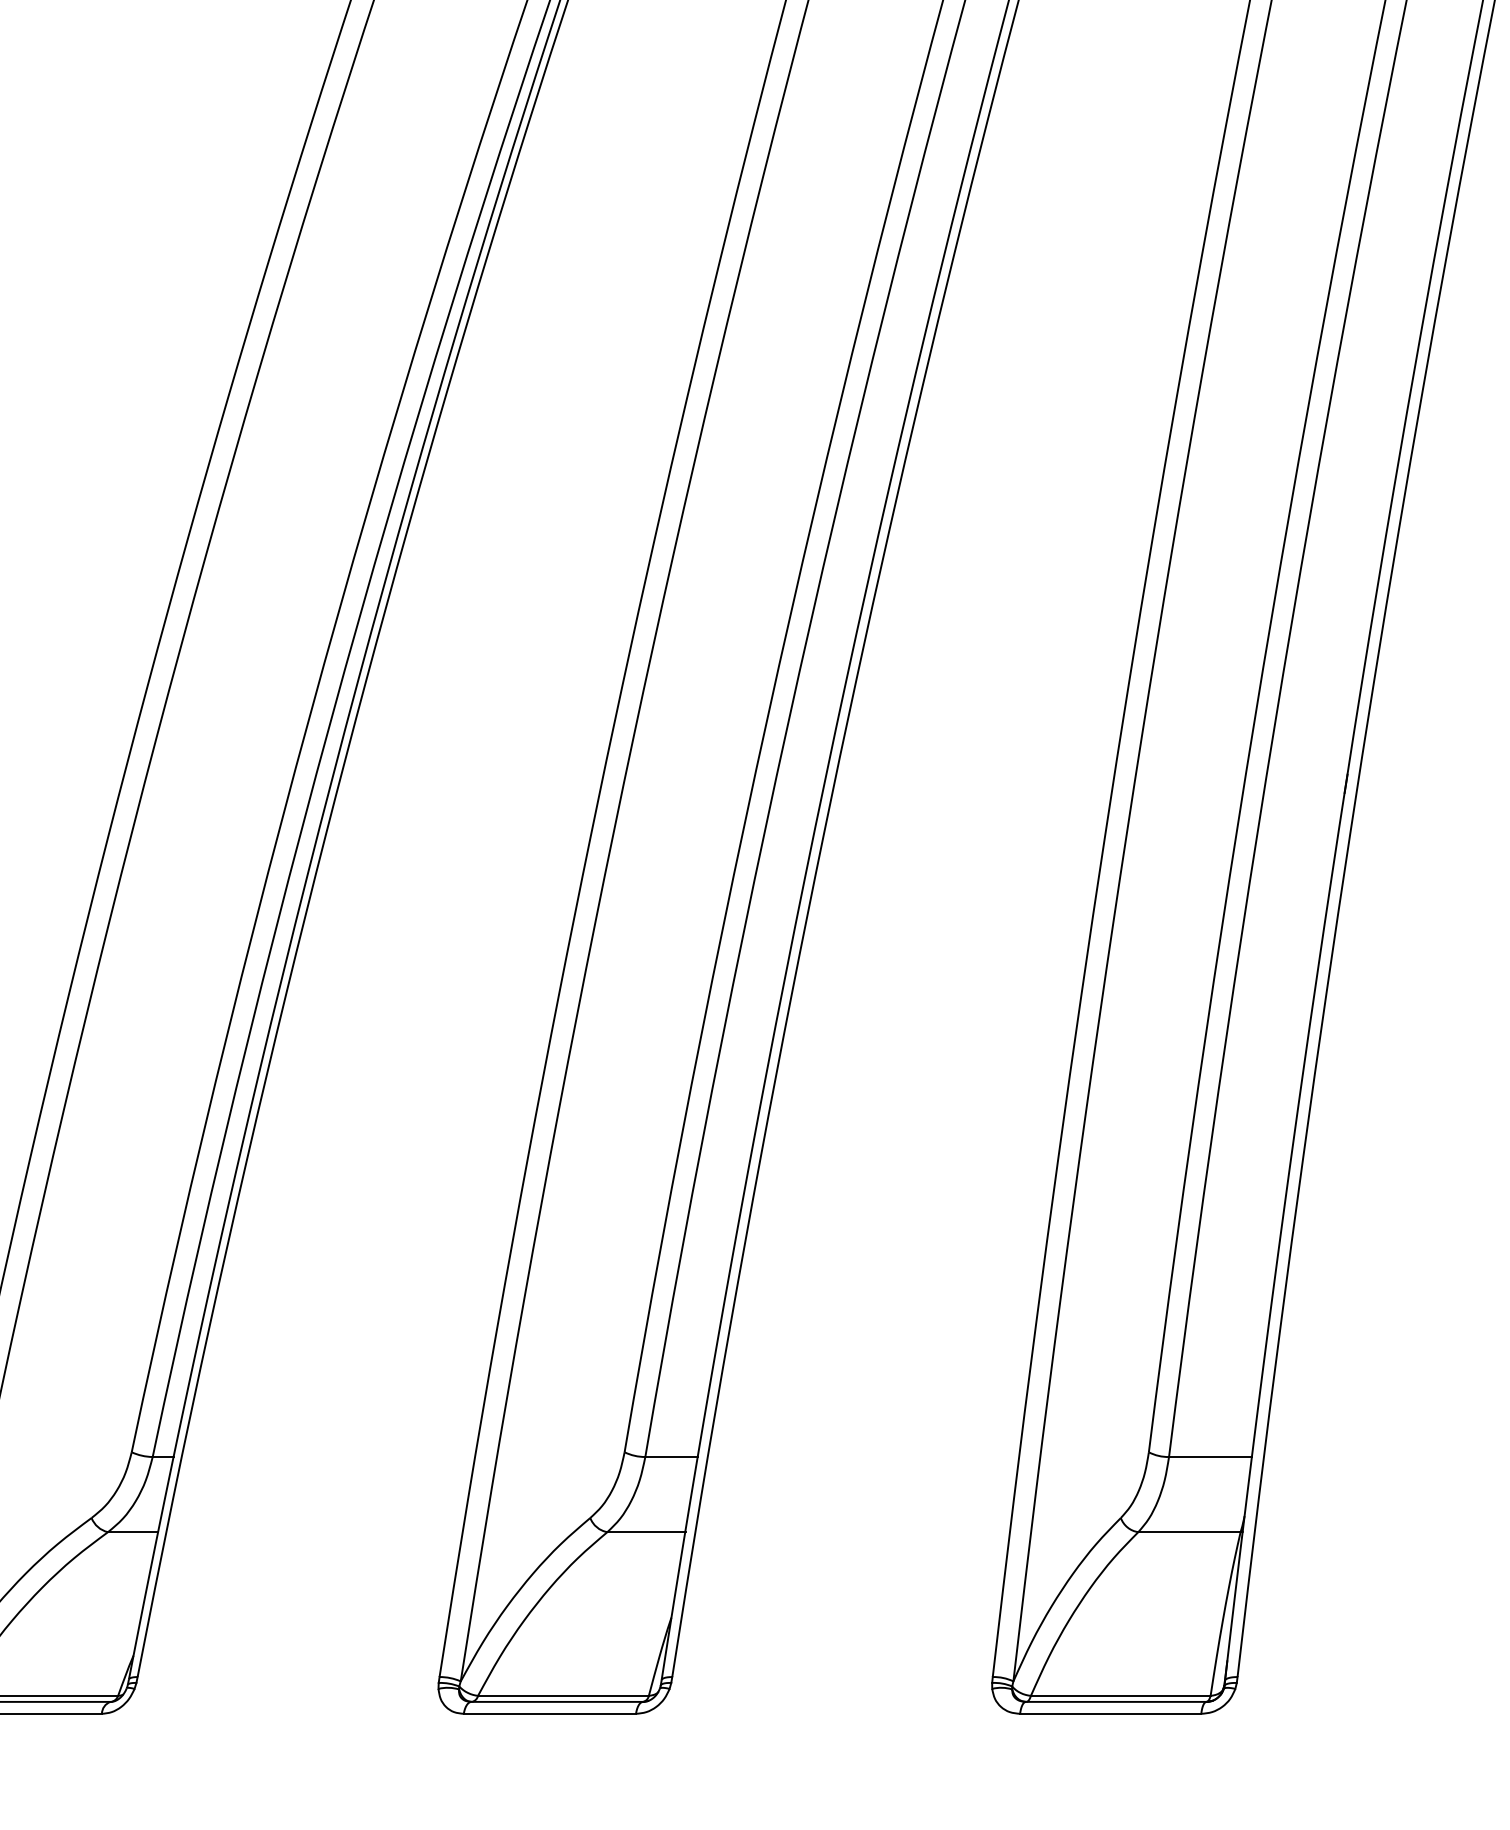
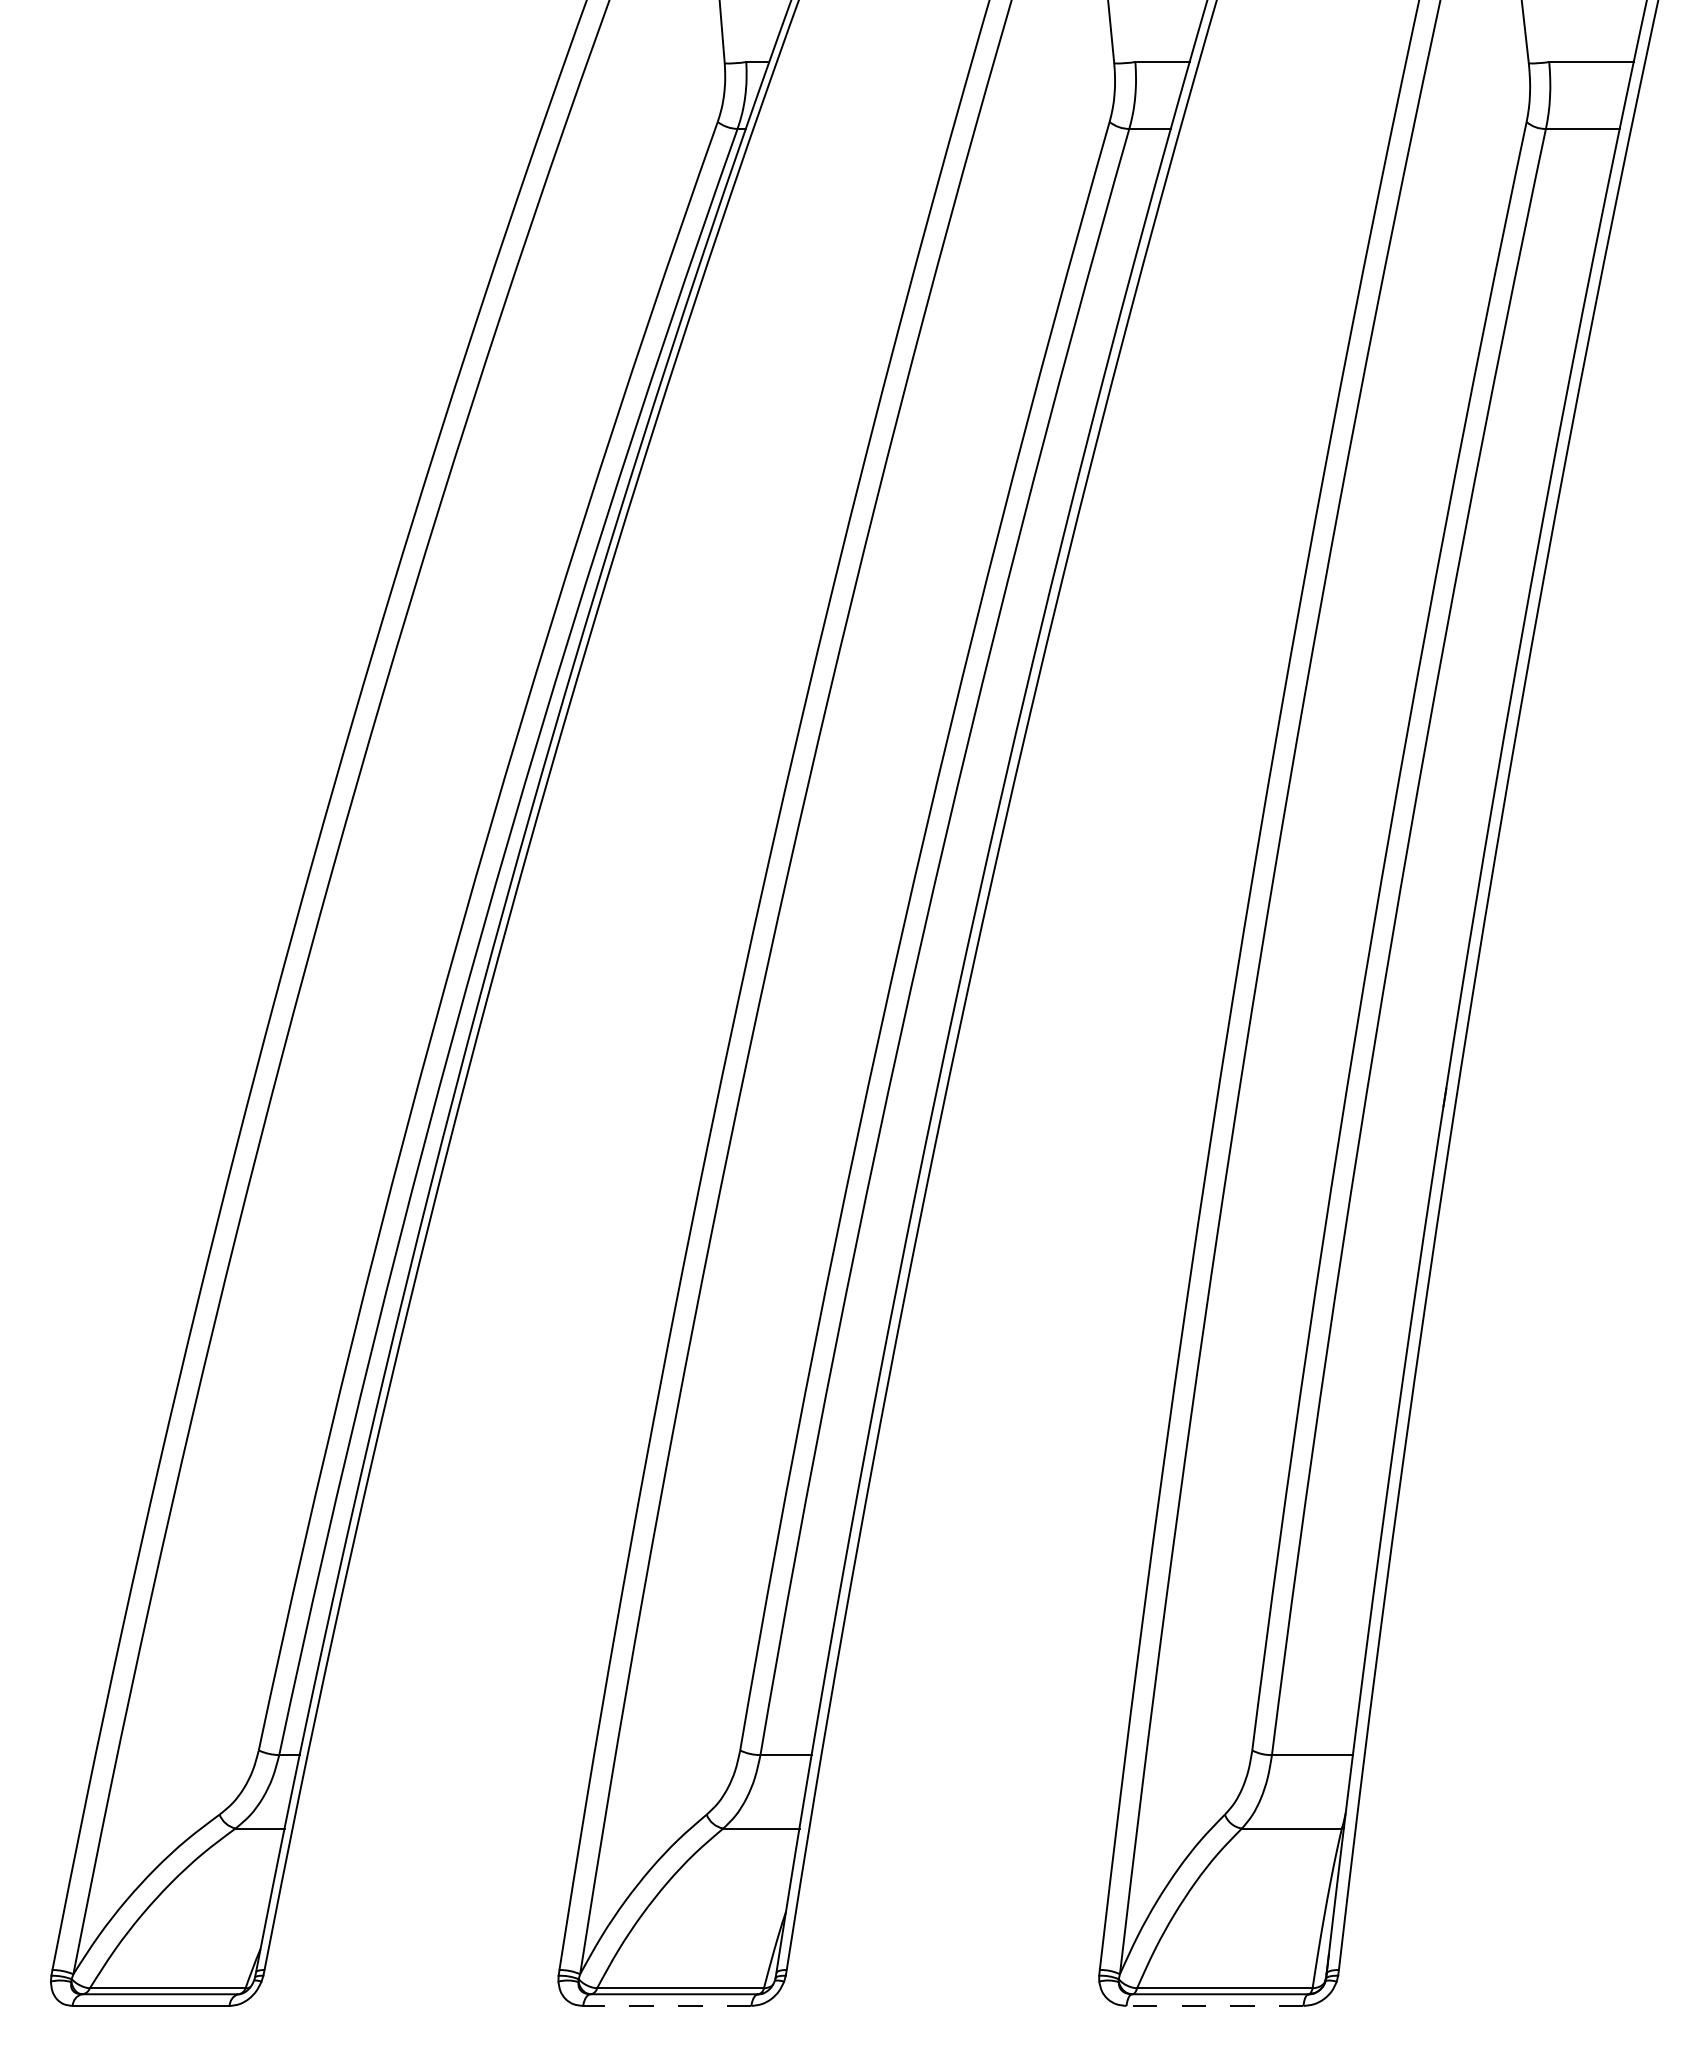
line: (549, 1713) -> (666, 2005), solid -> dashed
line: (1110, 1713) -> (1214, 2005), solid -> dashed

